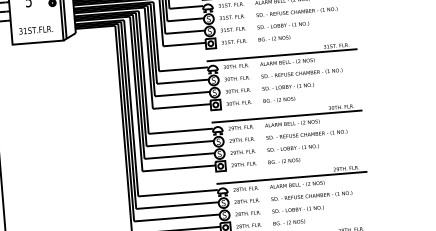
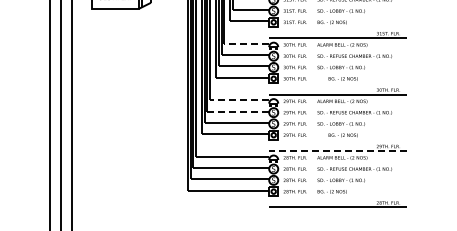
line: (183, 69) -> (246, 43), solid -> dashed
text: (278, 99) -> (342, 78), moved
line: (180, 131) -> (239, 100), solid -> dashed
line: (180, 143) -> (238, 111), solid -> dashed
text: (283, 161) -> (342, 135), moved
line: (291, 178) -> (337, 151), solid -> dashed

